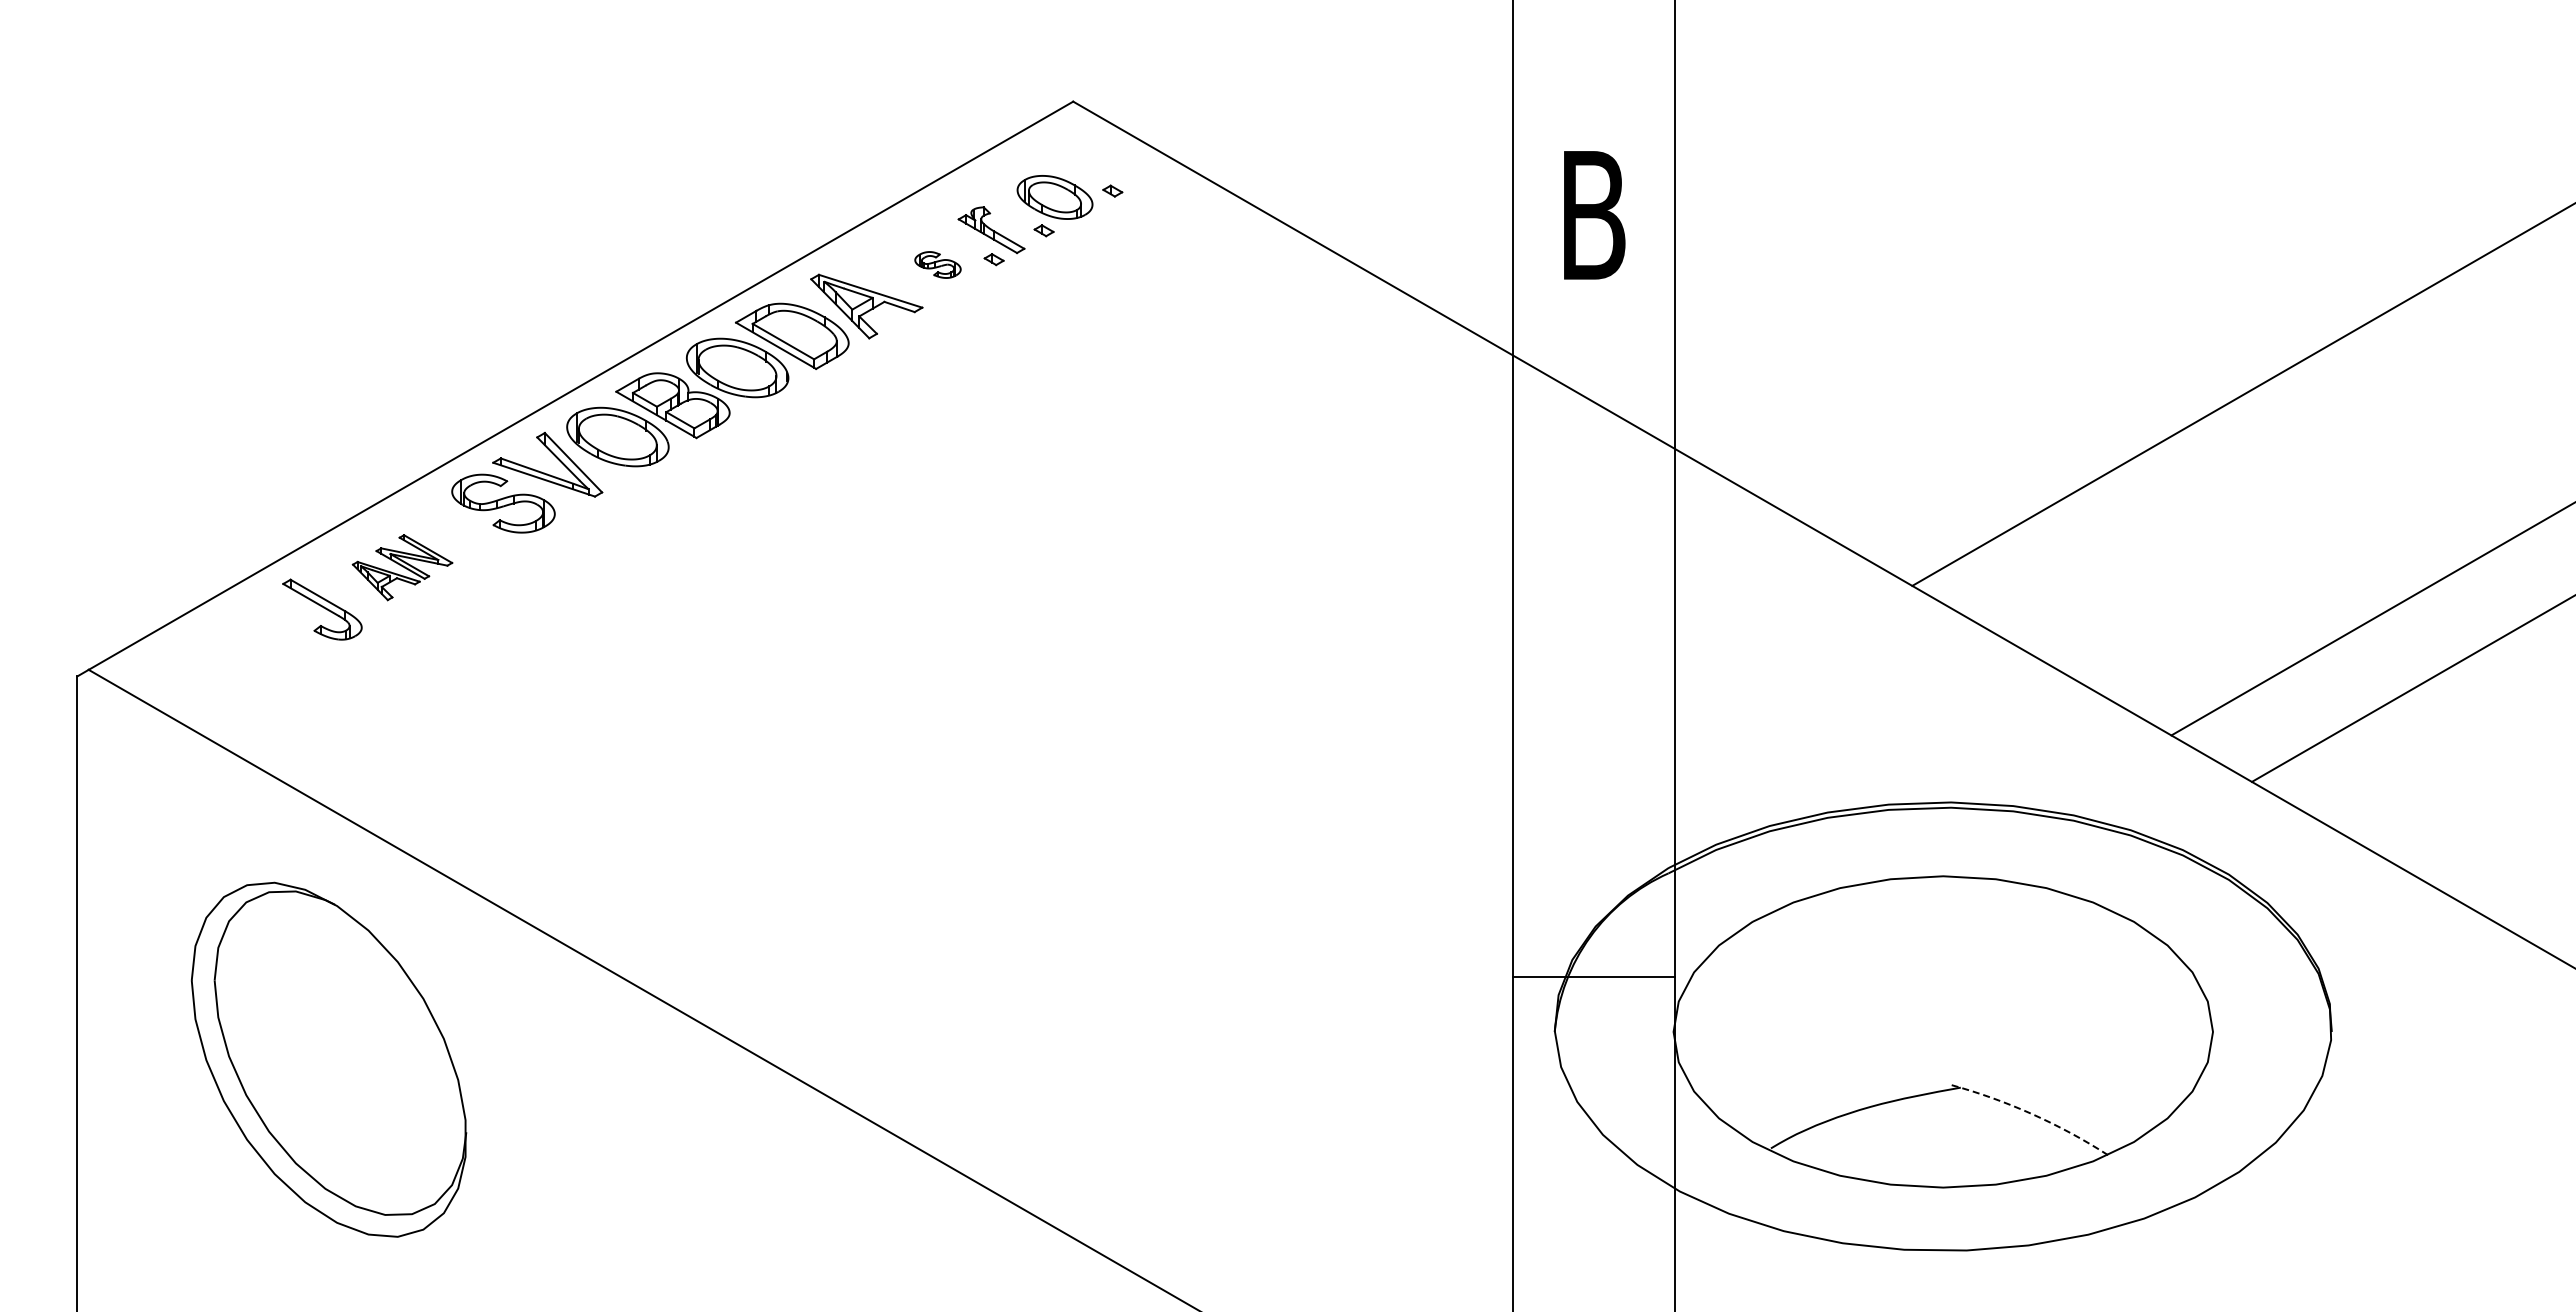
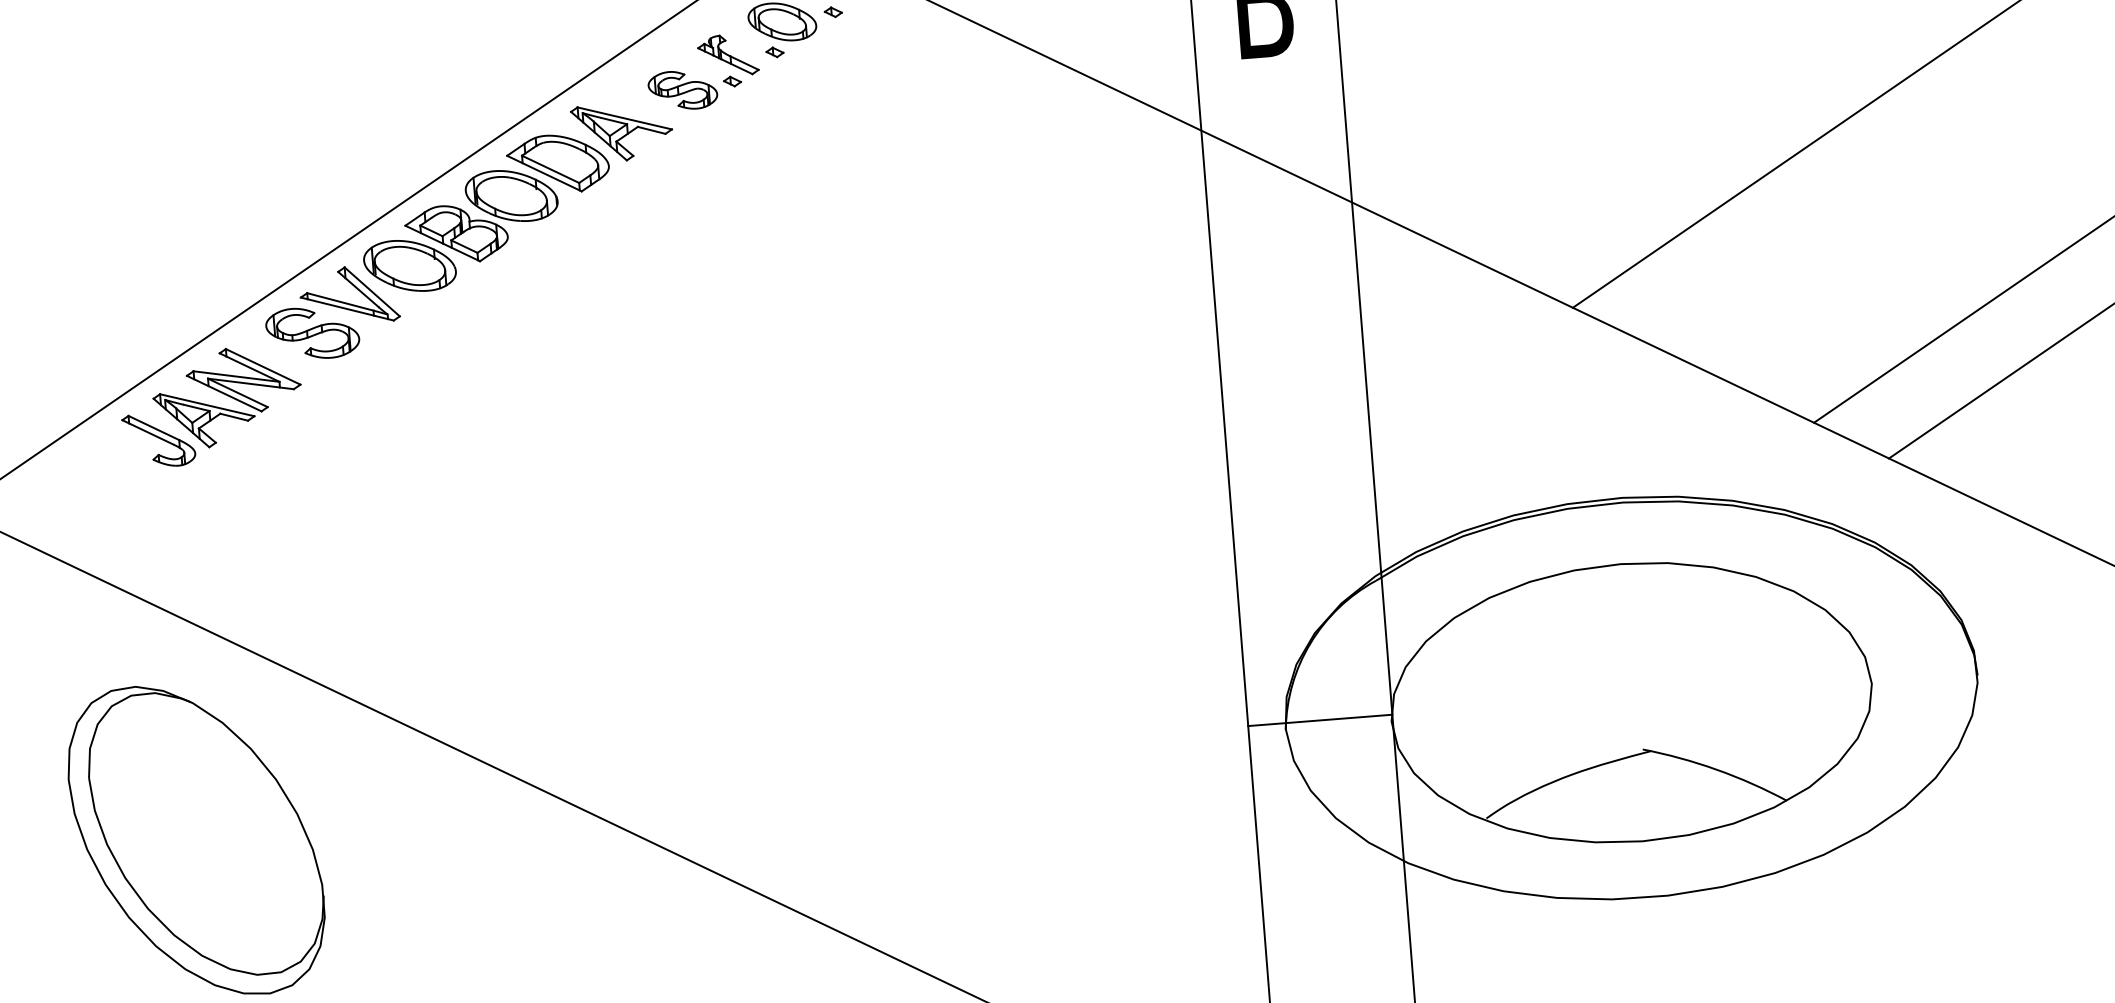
part: (937, 264) -> (682, 89), size x1.67
part: (402, 567) -> (227, 397), size x1.67
line: (1594, 977) -> (1320, 720), moved
arc: (2032, 1114) -> (1716, 769), dashed -> solid

